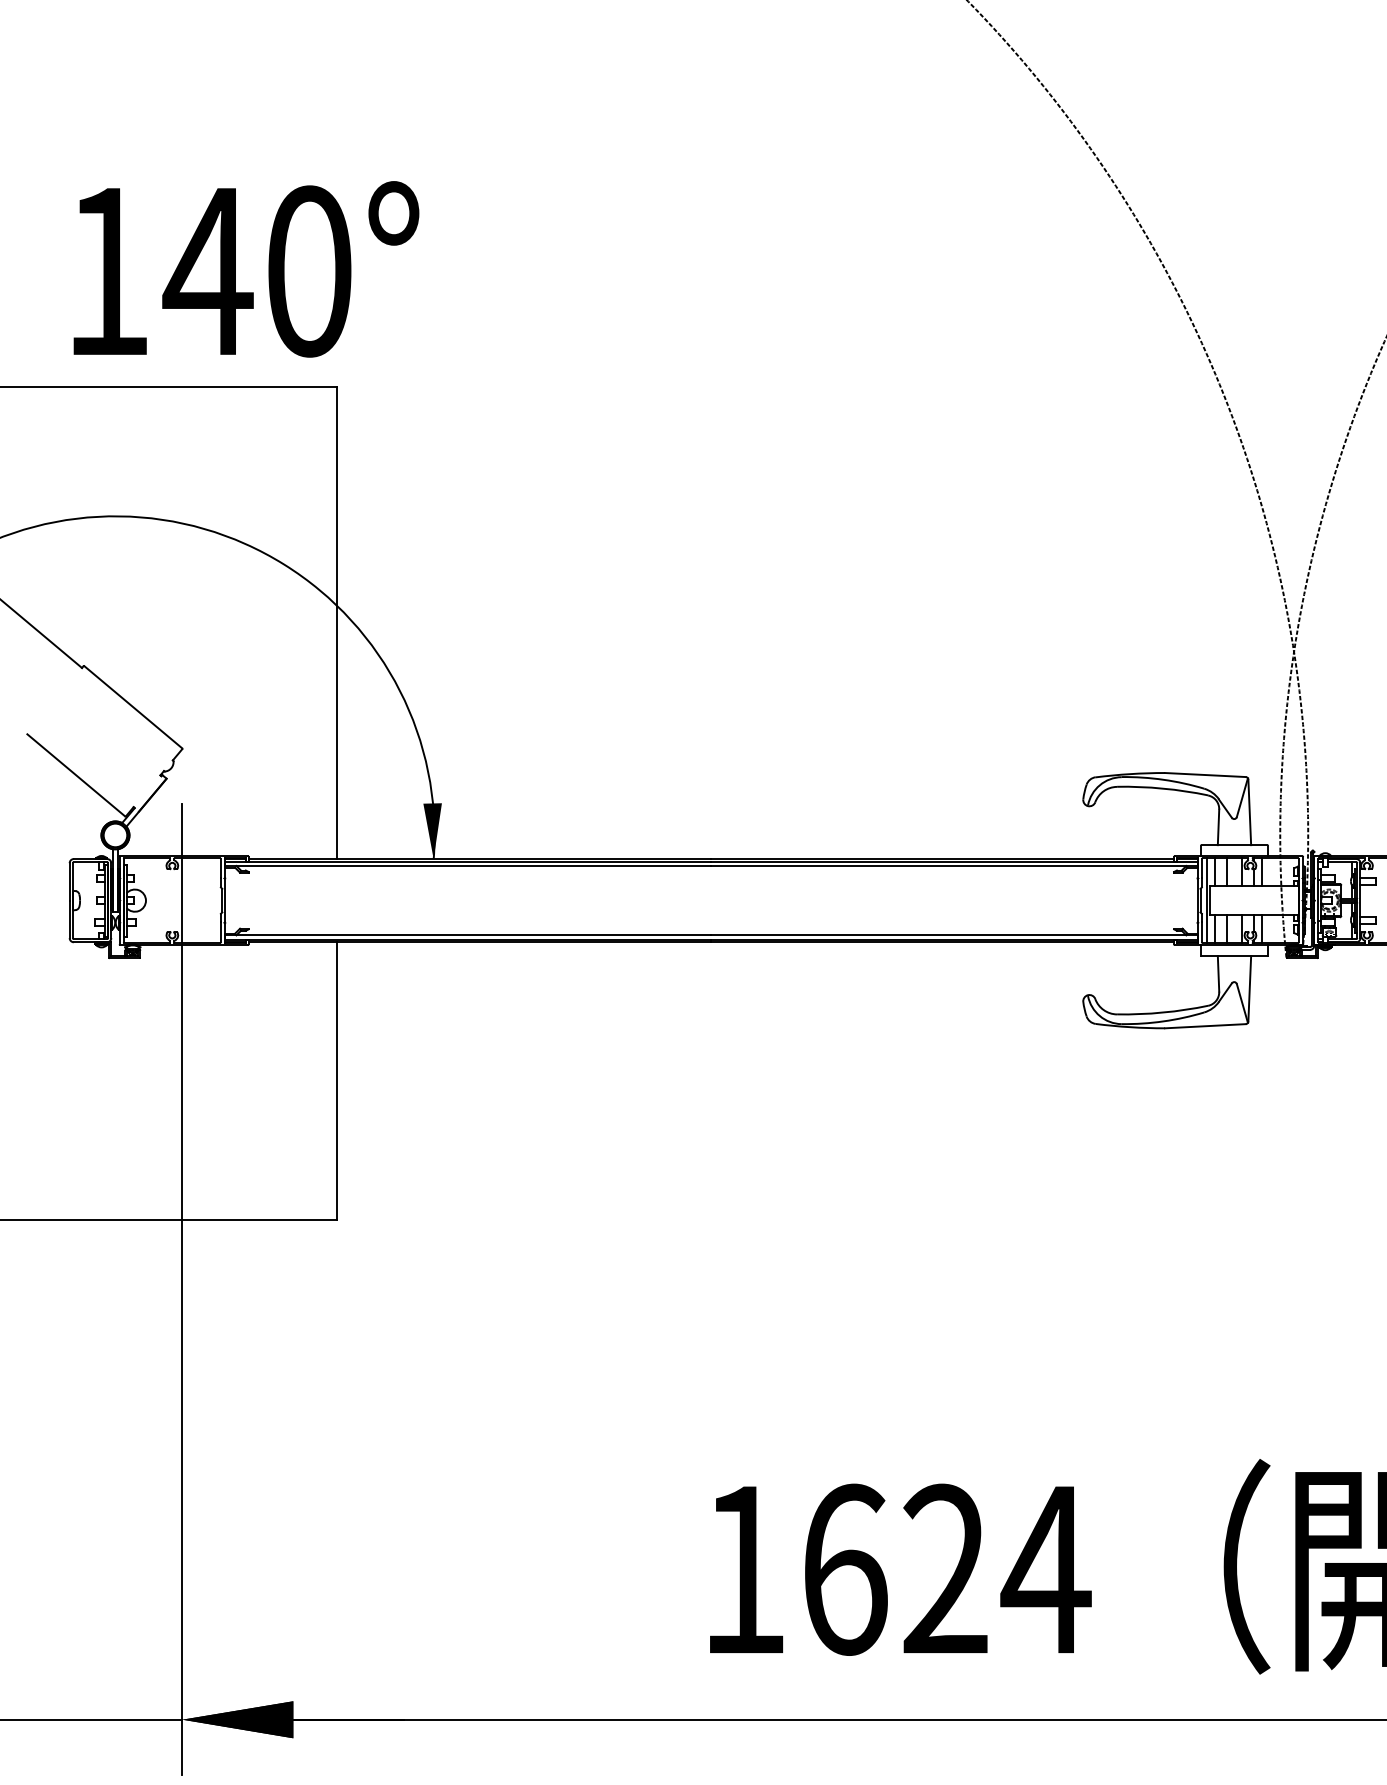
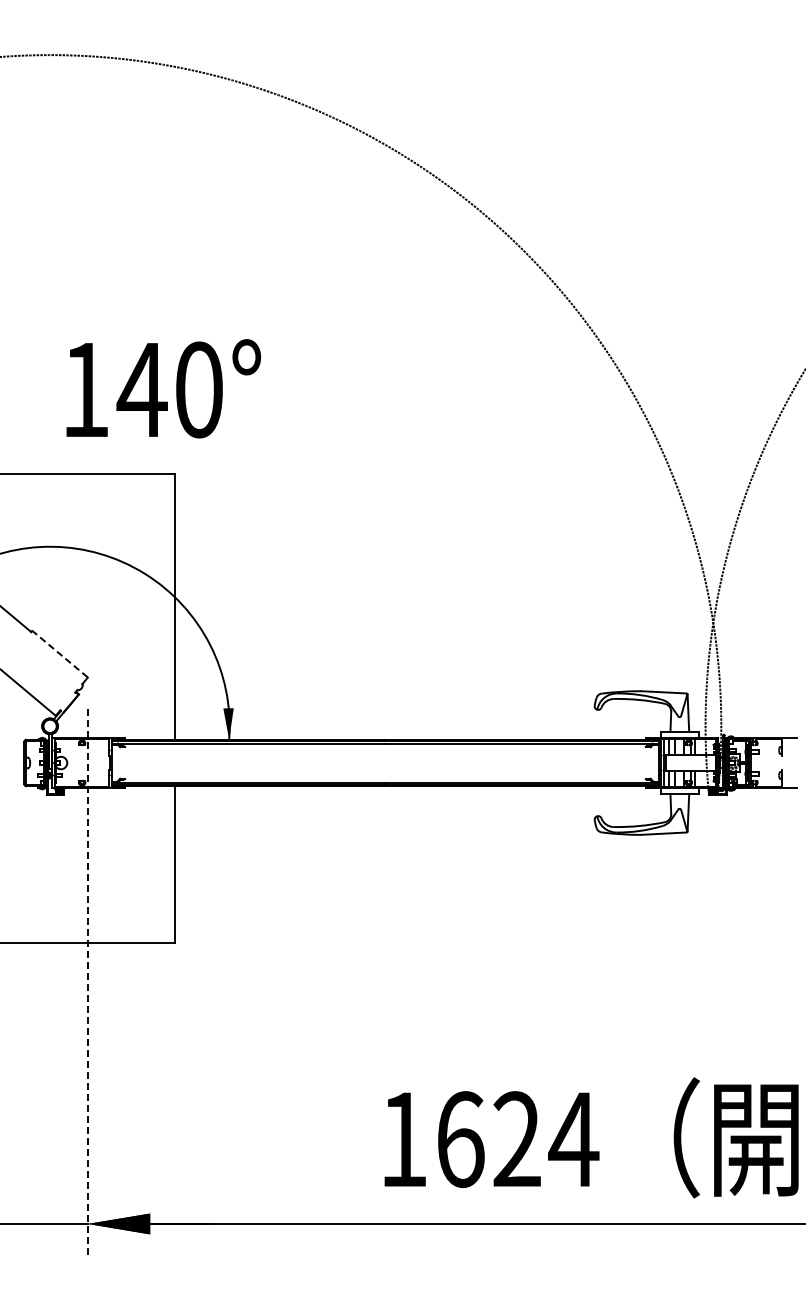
text: (245, 268) -> (163, 388), moved
line: (133, 707) -> (60, 654), solid -> dashed
line: (181, 1290) -> (87, 982), solid -> dashed

